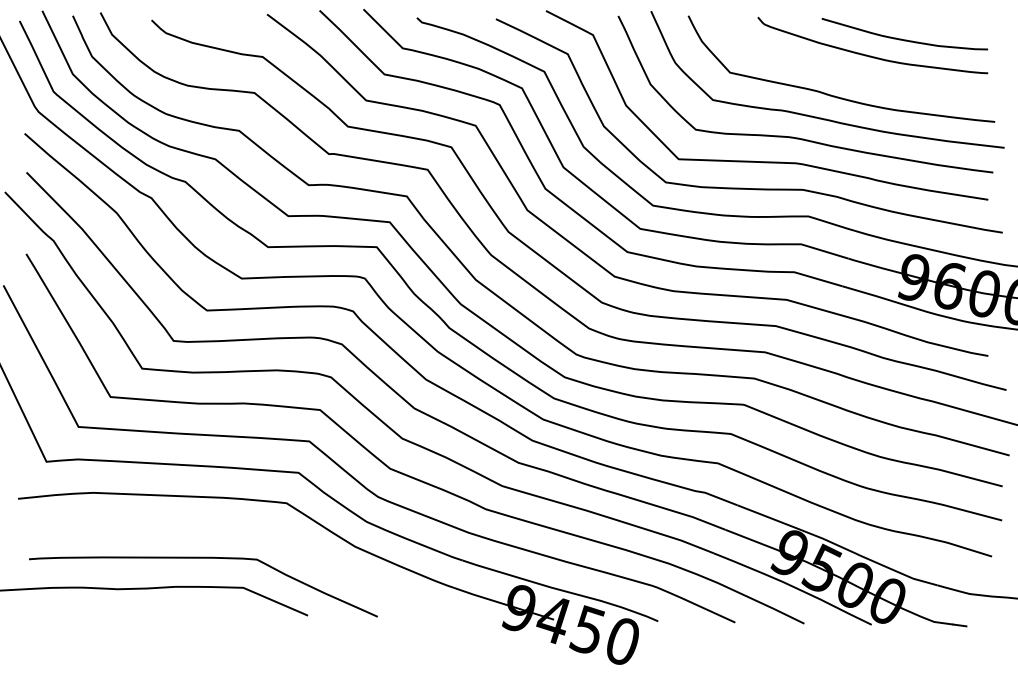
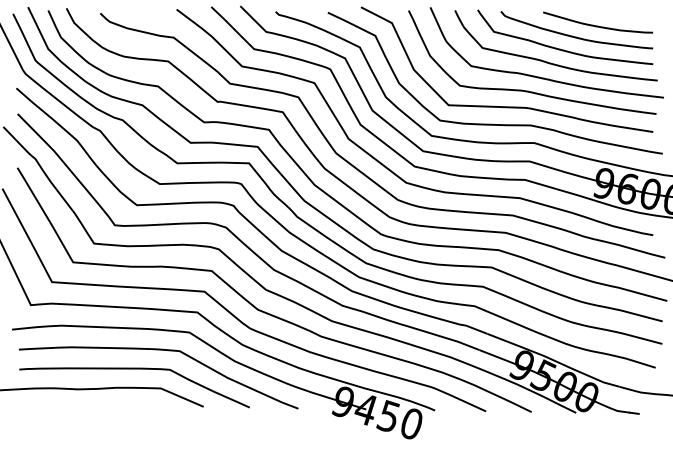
curve: (847, 73) -> (560, 48), added
part: (239, 530) -> (158, 350), added

